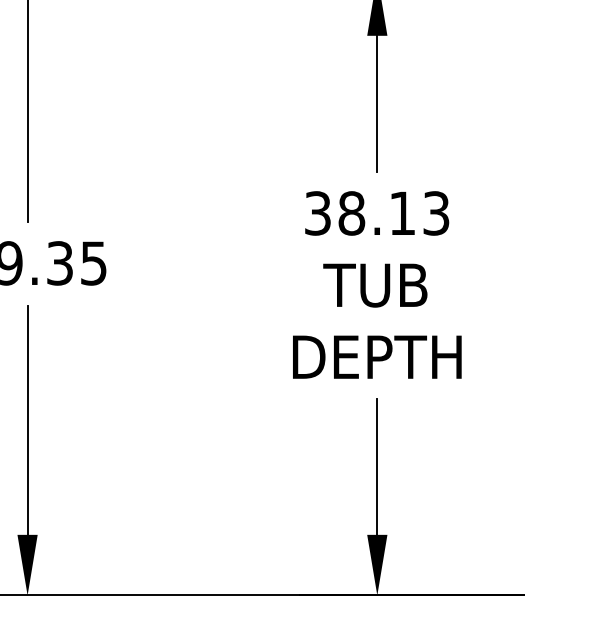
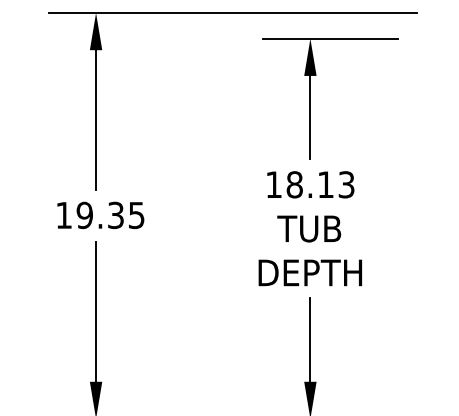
text: (317, 212) -> (273, 184), 38.13 -> 18.13

